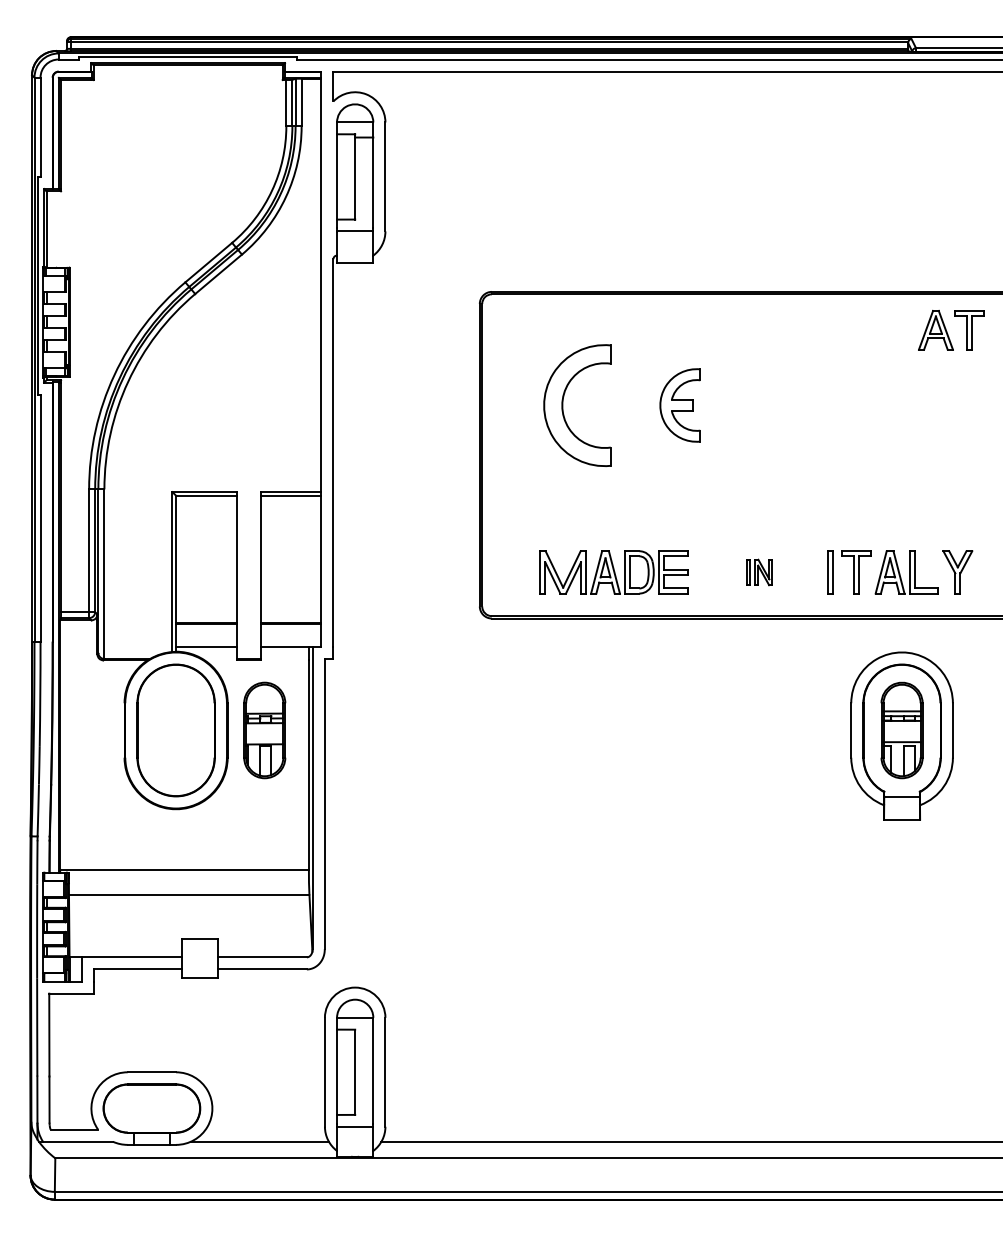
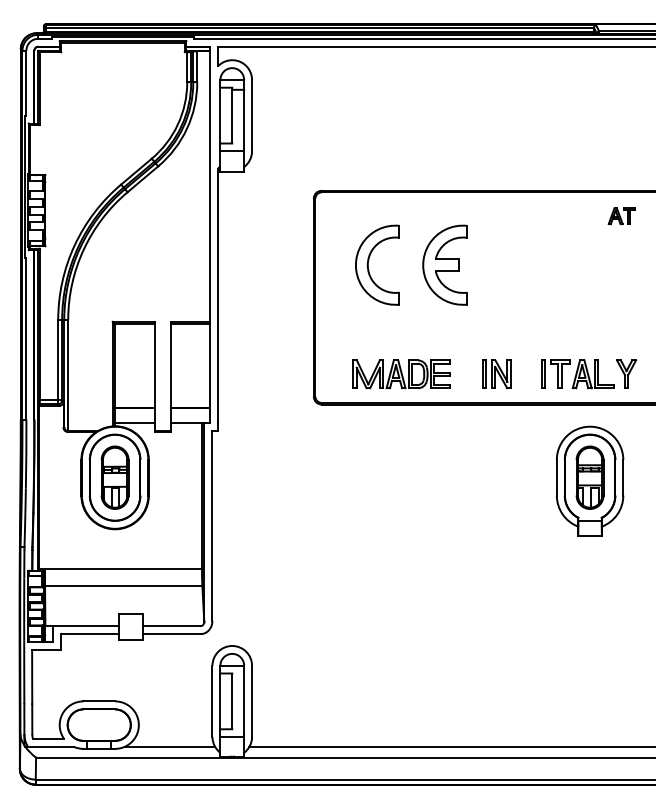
part: (950, 331) -> (621, 216), size x0.62
part: (679, 404) -> (444, 264), size x1.67
part: (759, 572) -> (496, 374), size x1.67
part: (263, 730) -> (114, 477), moved

